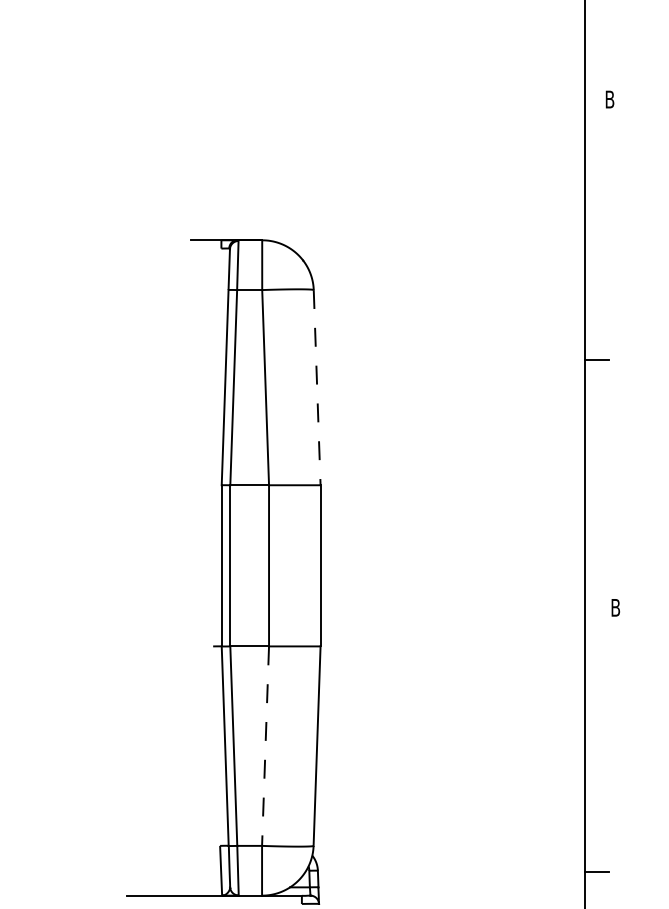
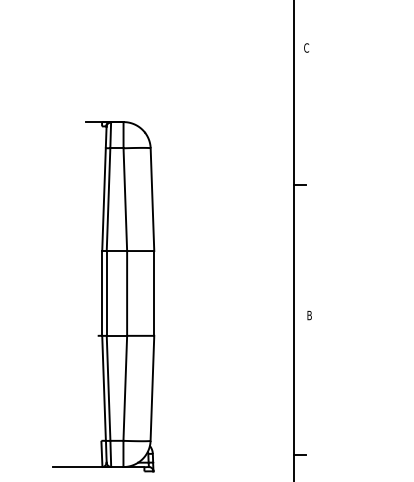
text: (609, 98) -> (306, 47), B -> C
line: (317, 389) -> (152, 200), dashed -> solid
line: (265, 746) -> (125, 388), dashed -> solid

